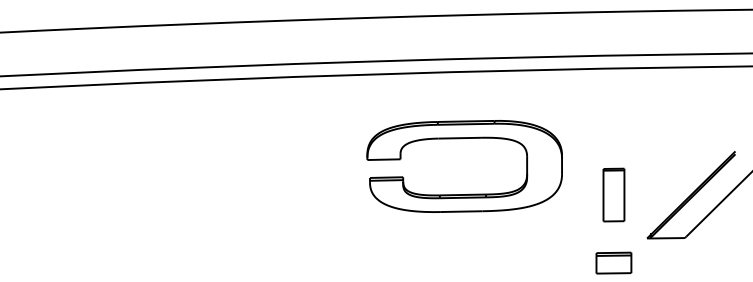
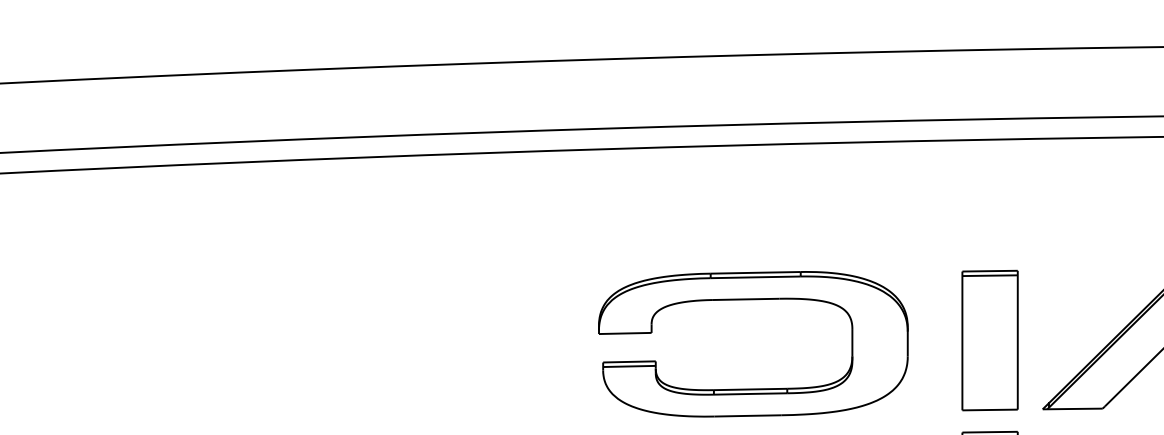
part: (461, 139) -> (748, 301), moved
part: (613, 194) -> (989, 339), size x1.67

